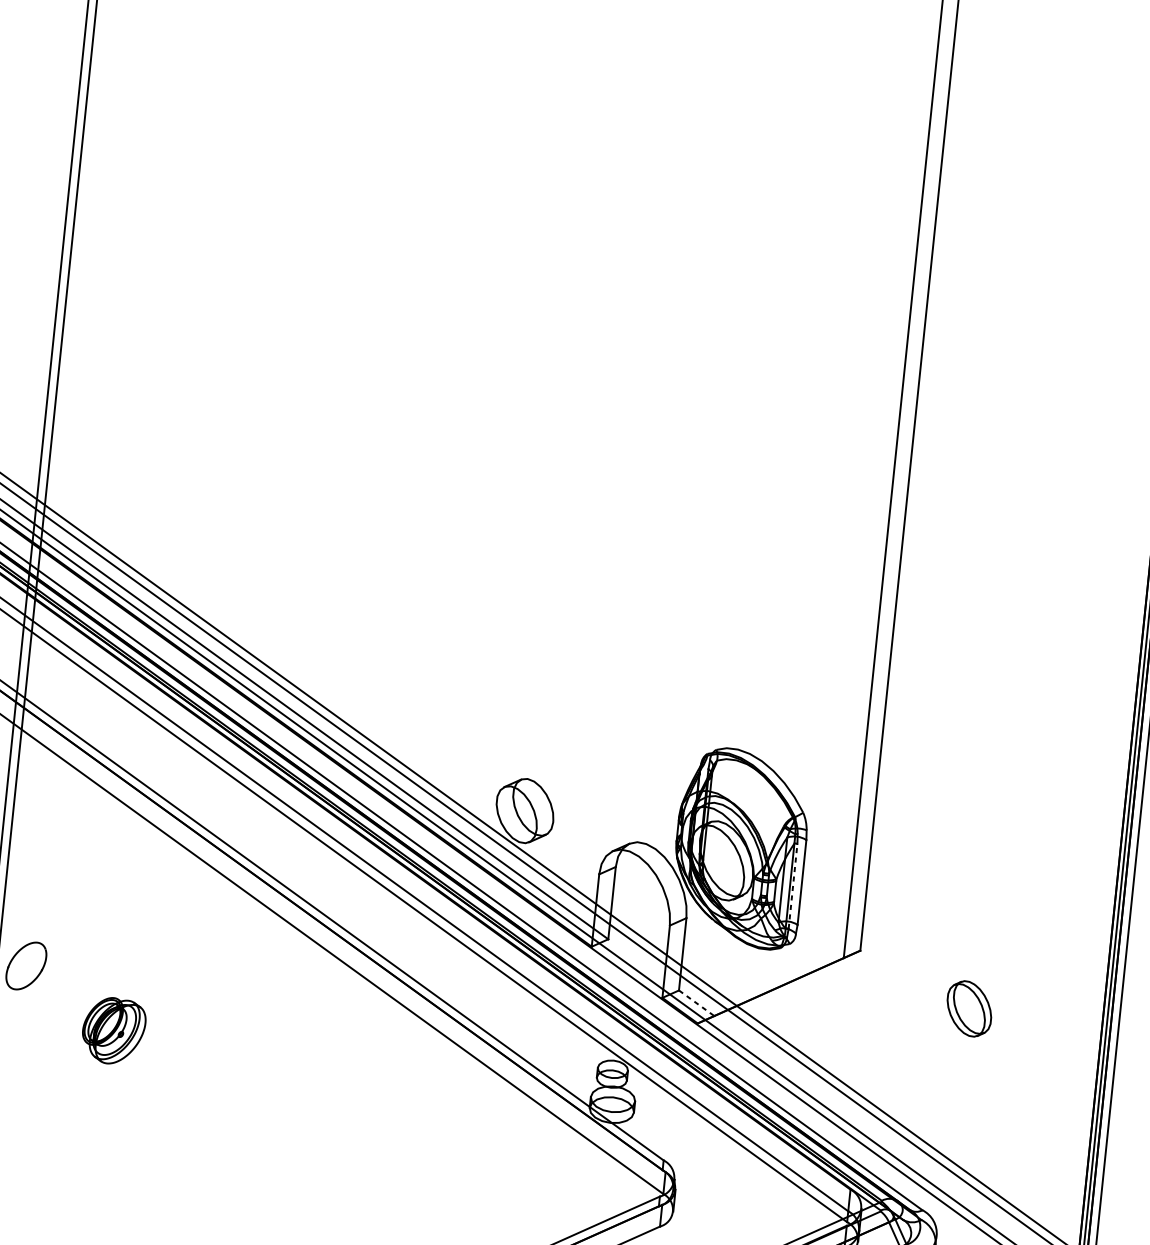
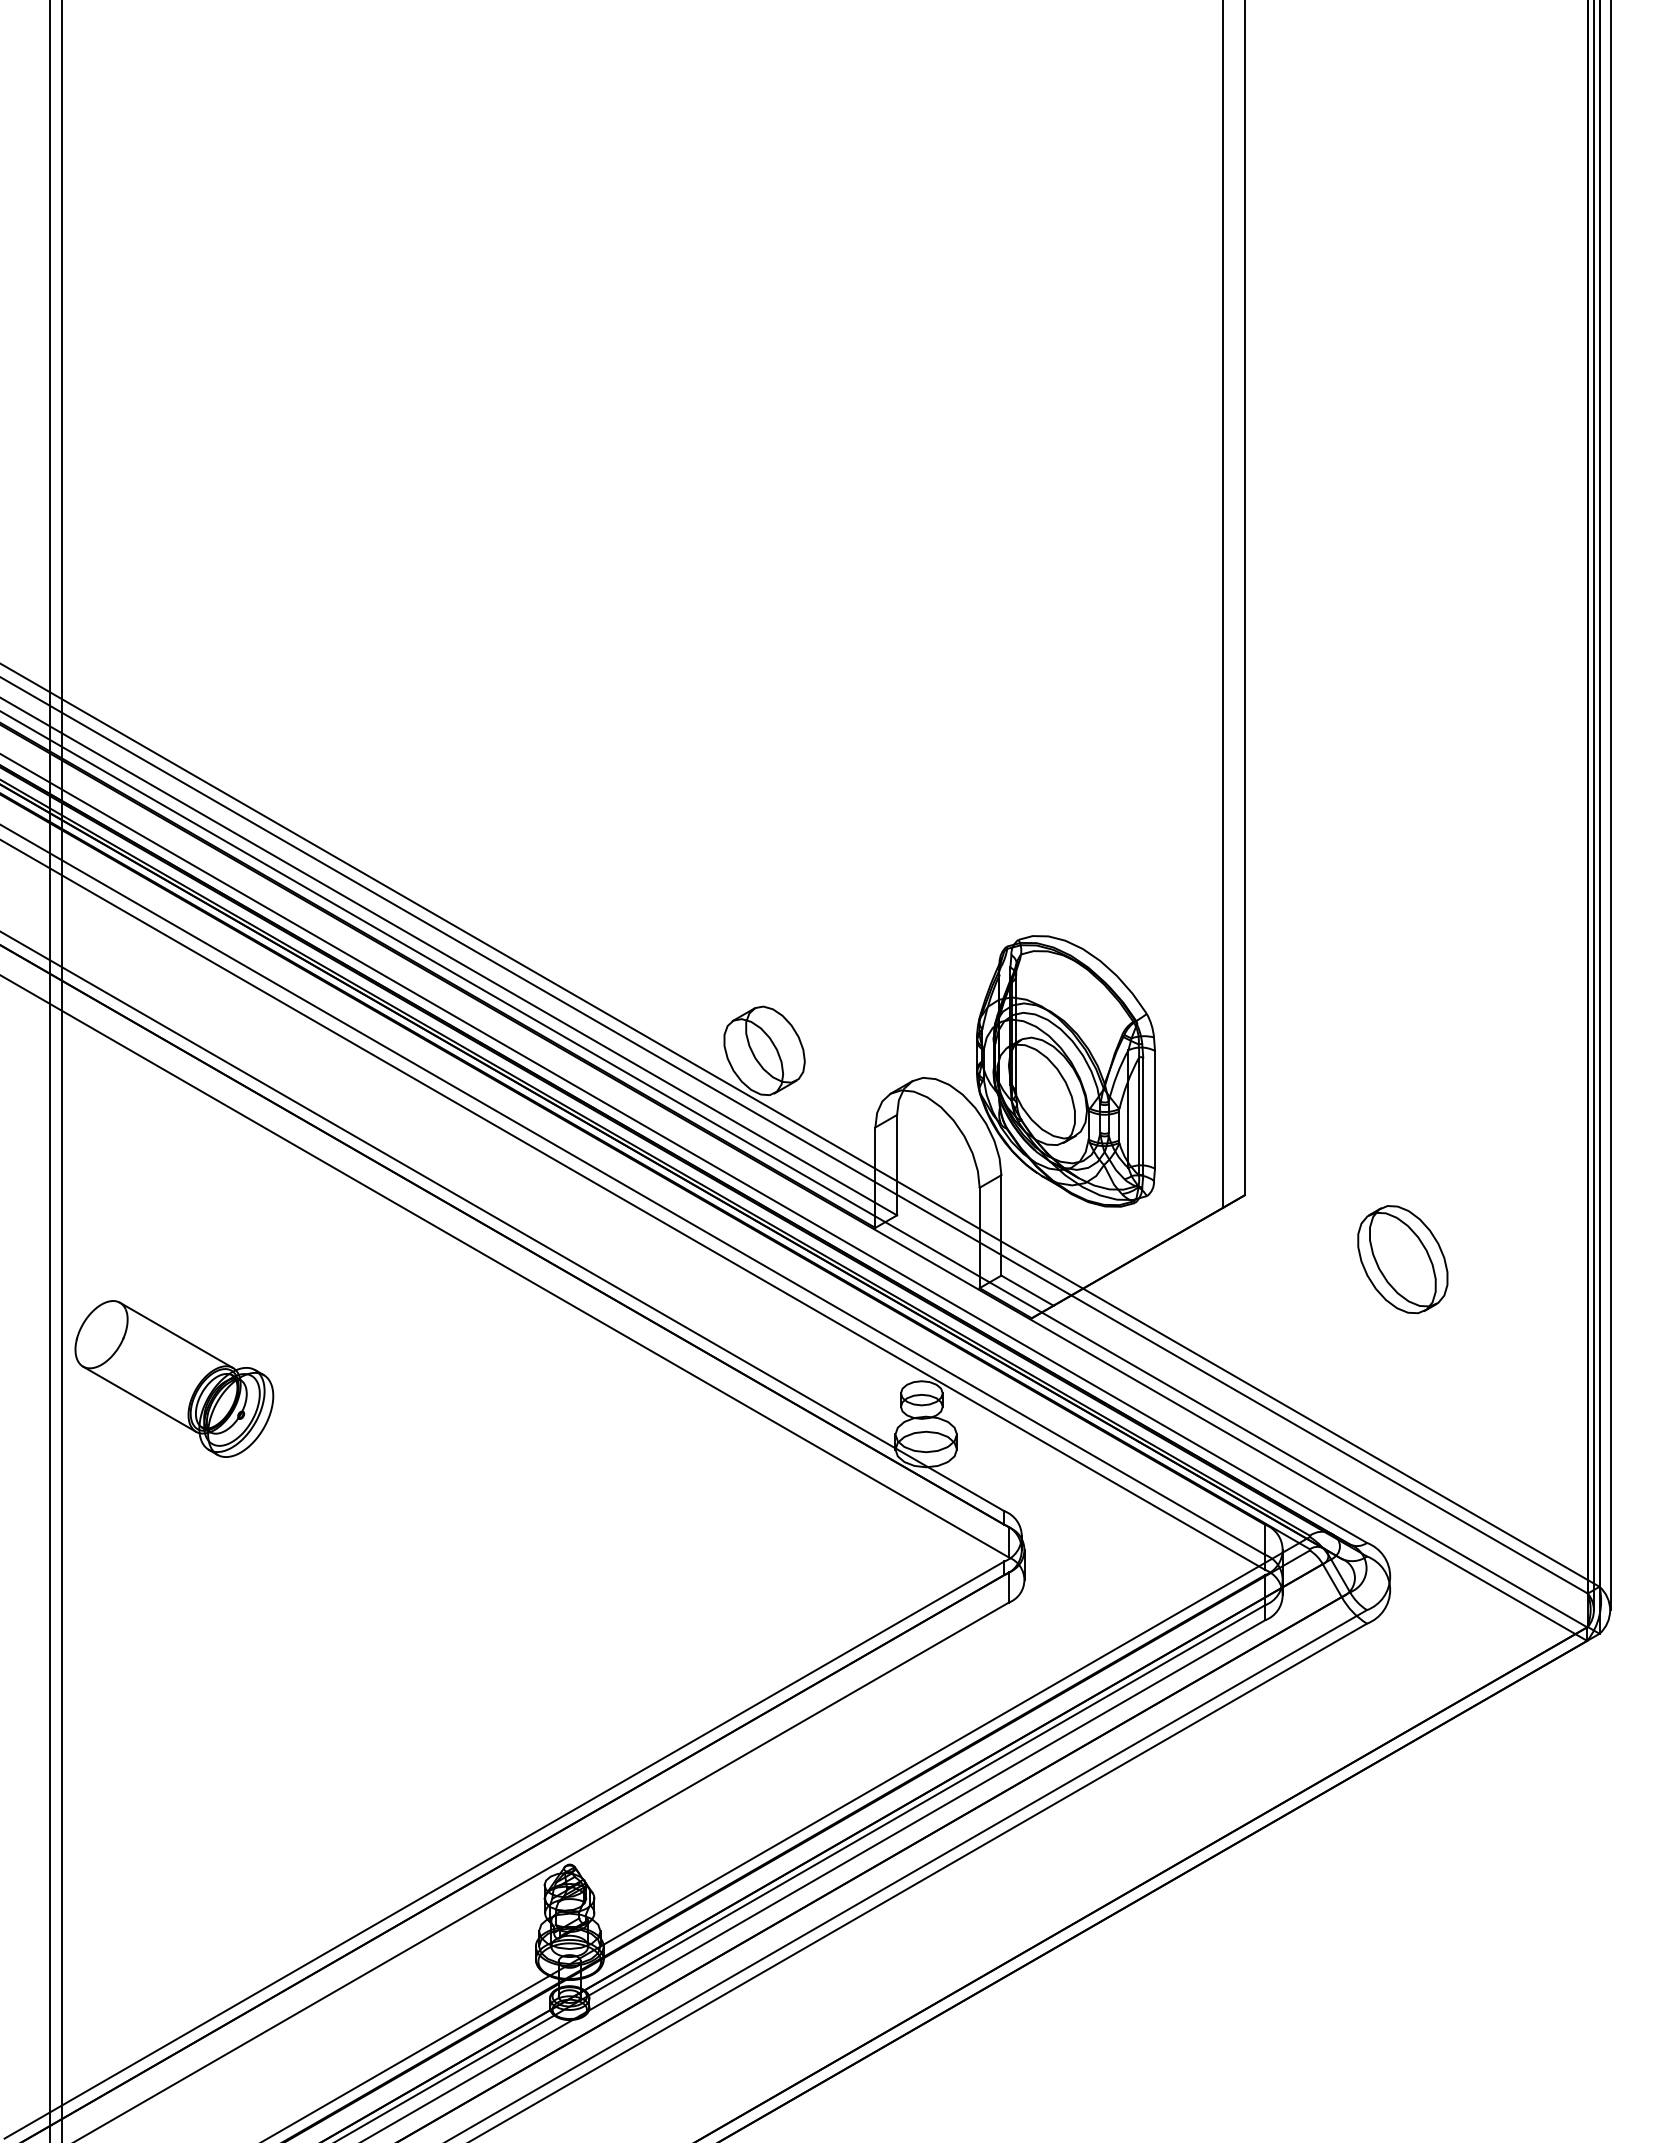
line: (793, 886) -> (1143, 1116), dashed -> solid
line: (80, 972) -> (176, 1335), added
line: (696, 1003) -> (1027, 1290), dashed -> solid
part: (969, 1008) -> (1402, 1259), size x1.43
line: (48, 1014) -> (139, 1398), added

